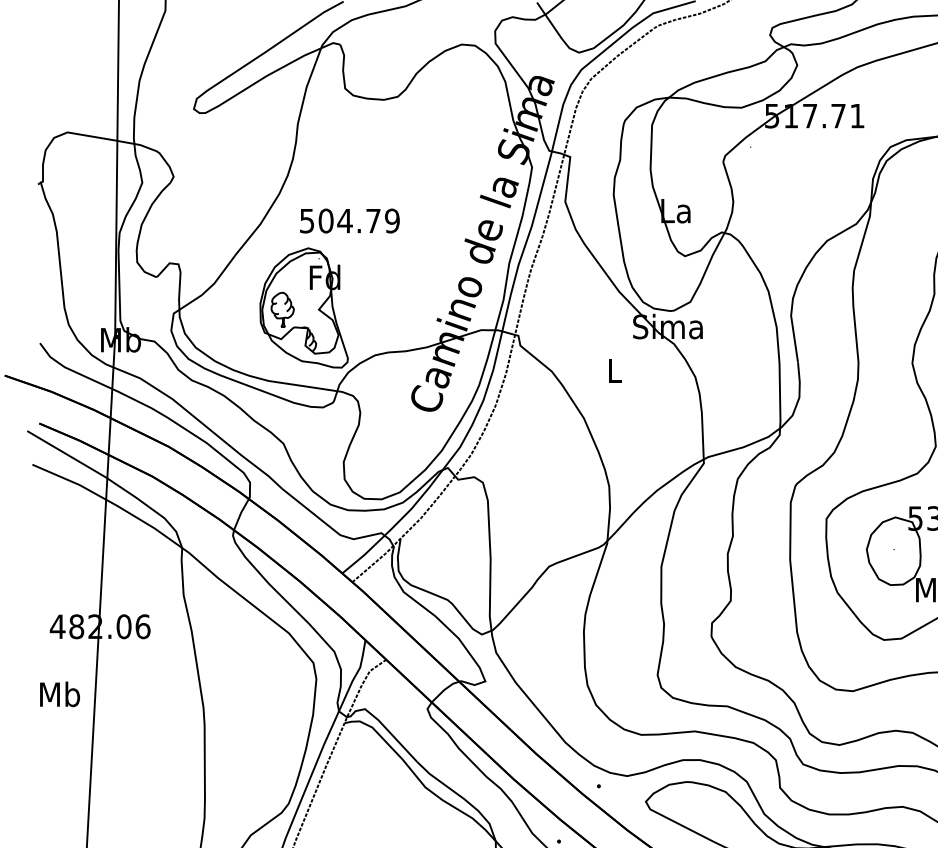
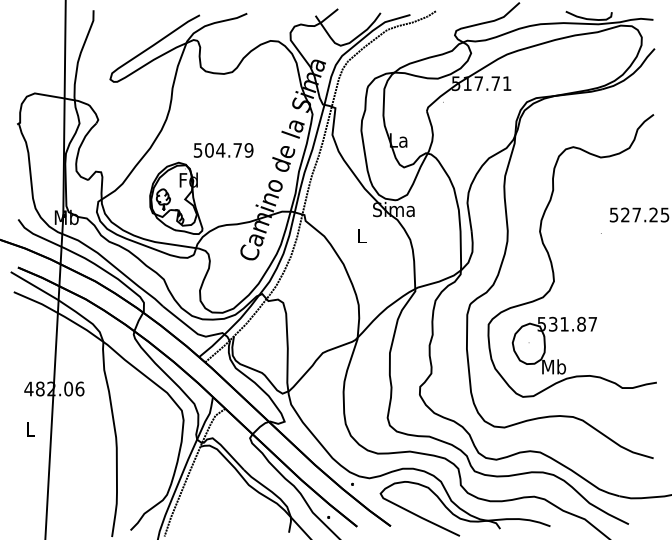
text: (349, 221) -> (223, 150), moved
text: (60, 692) -> (30, 428), Mb -> L

